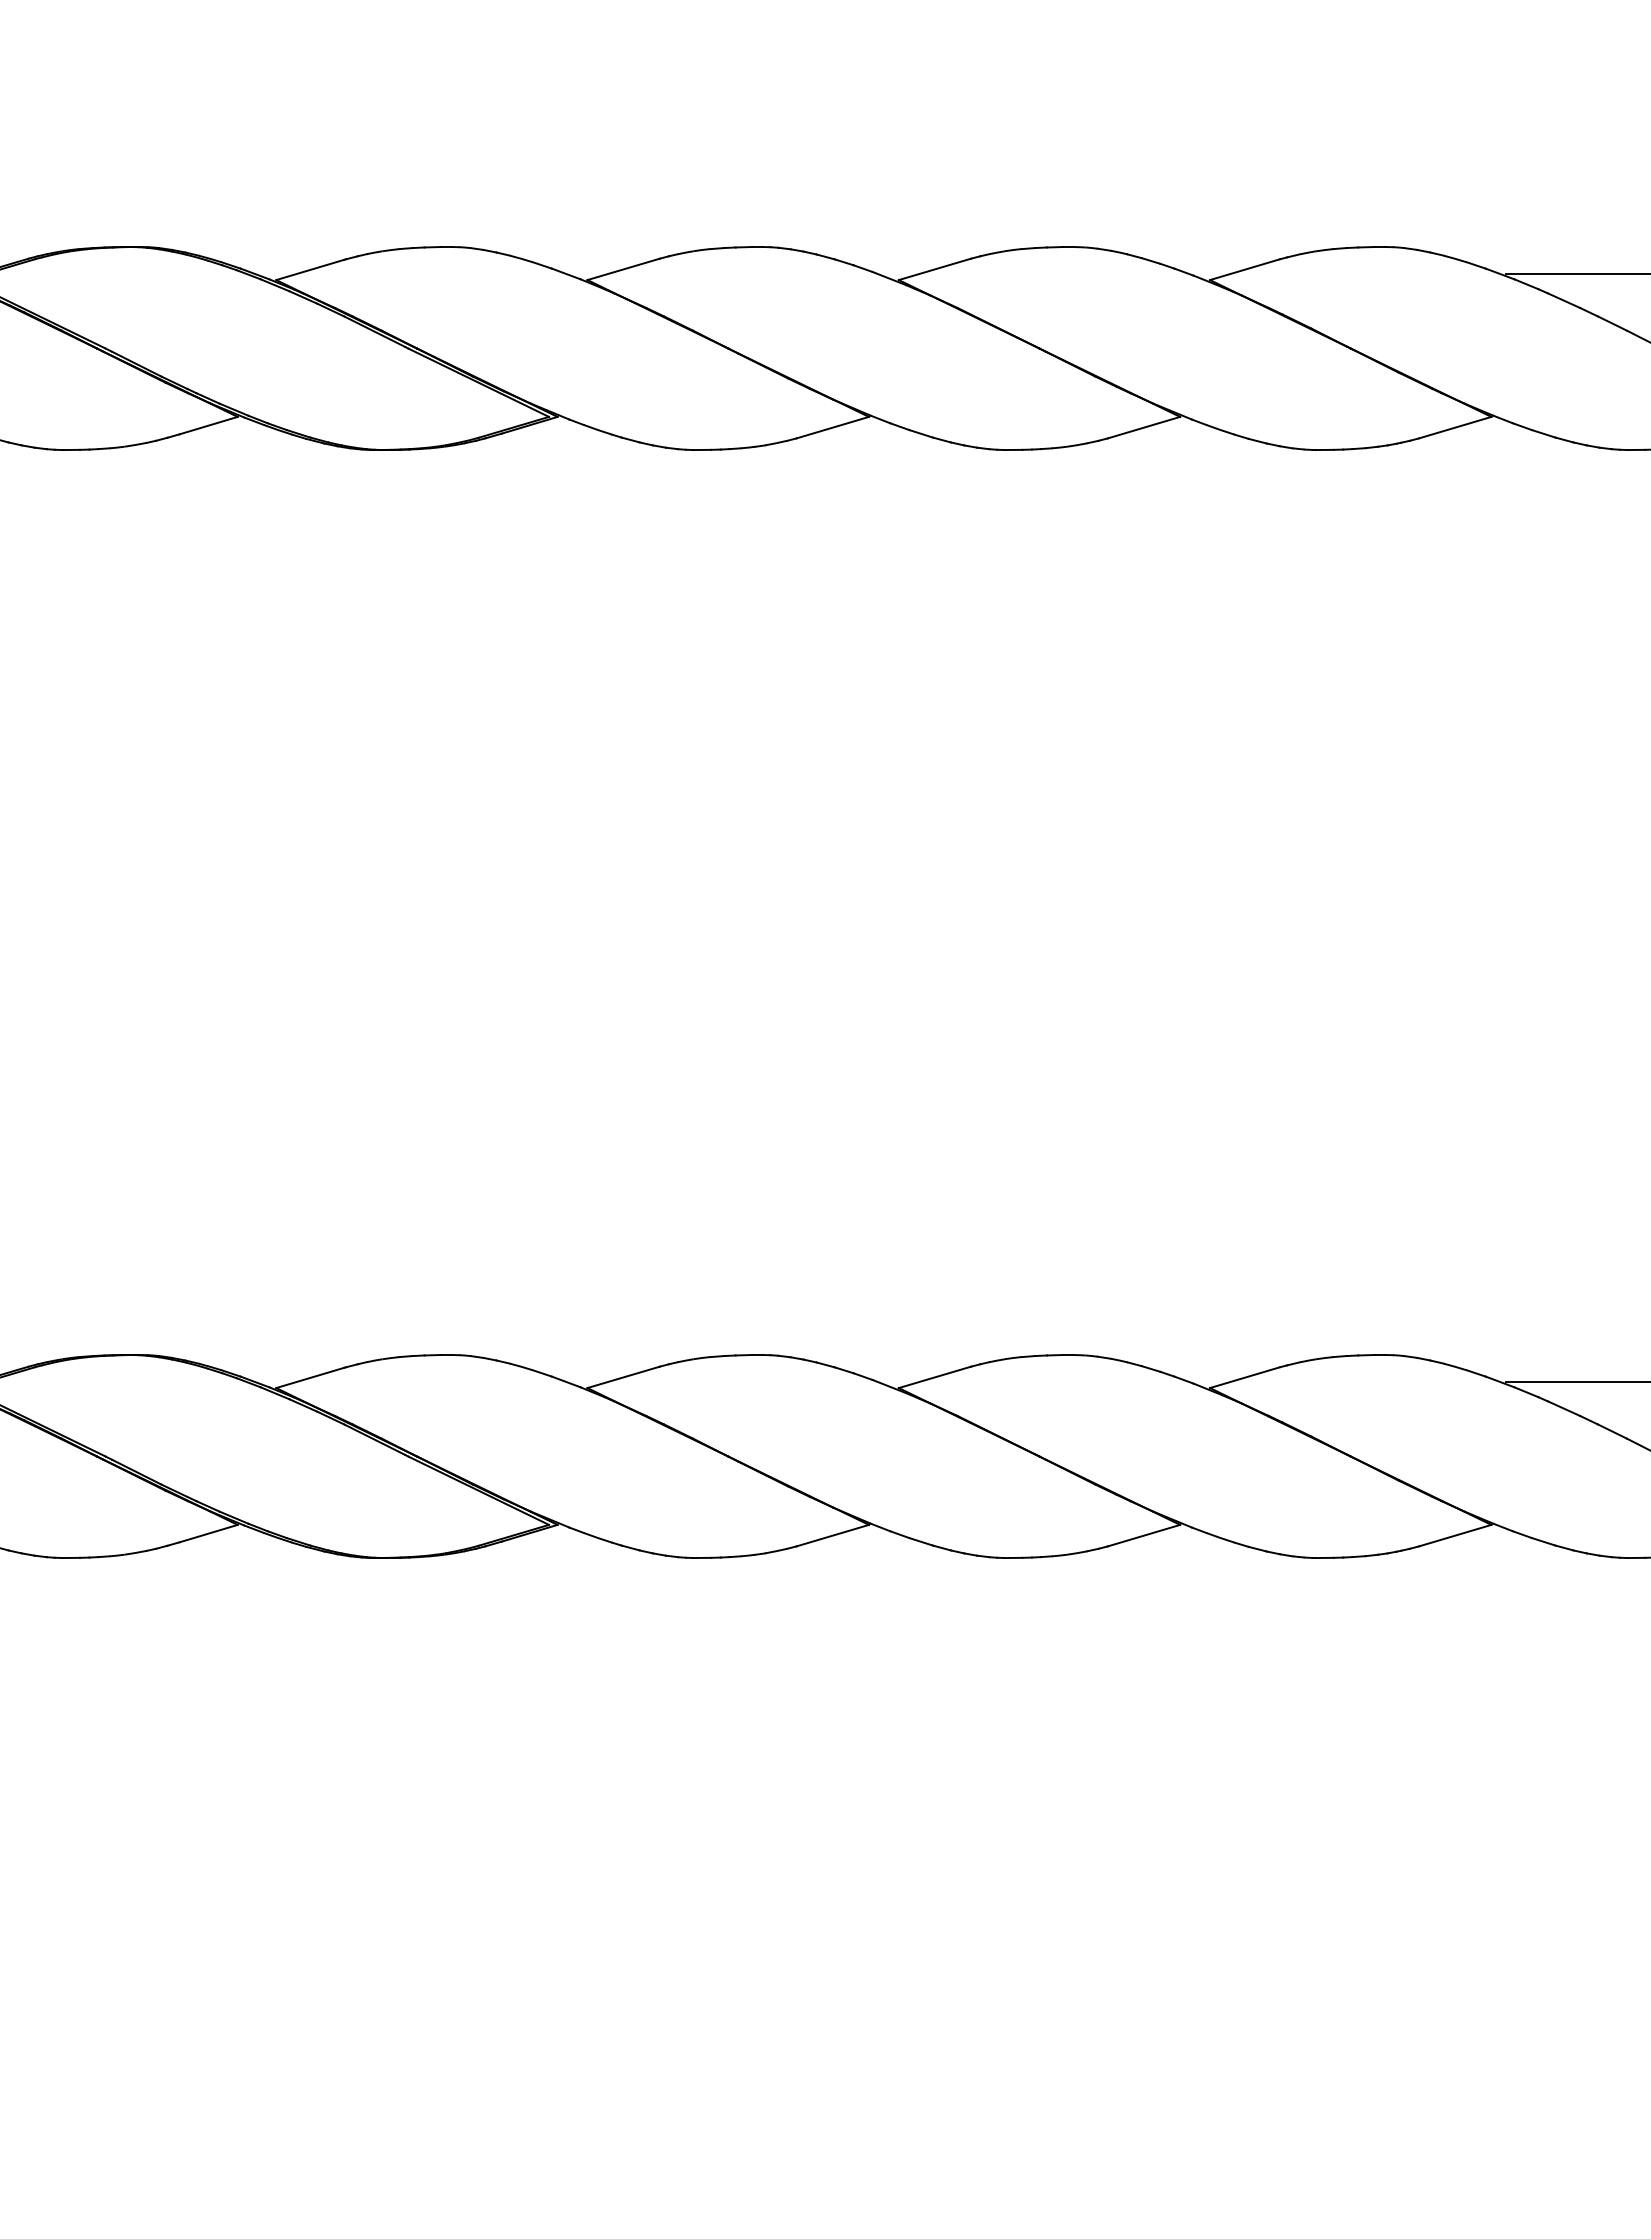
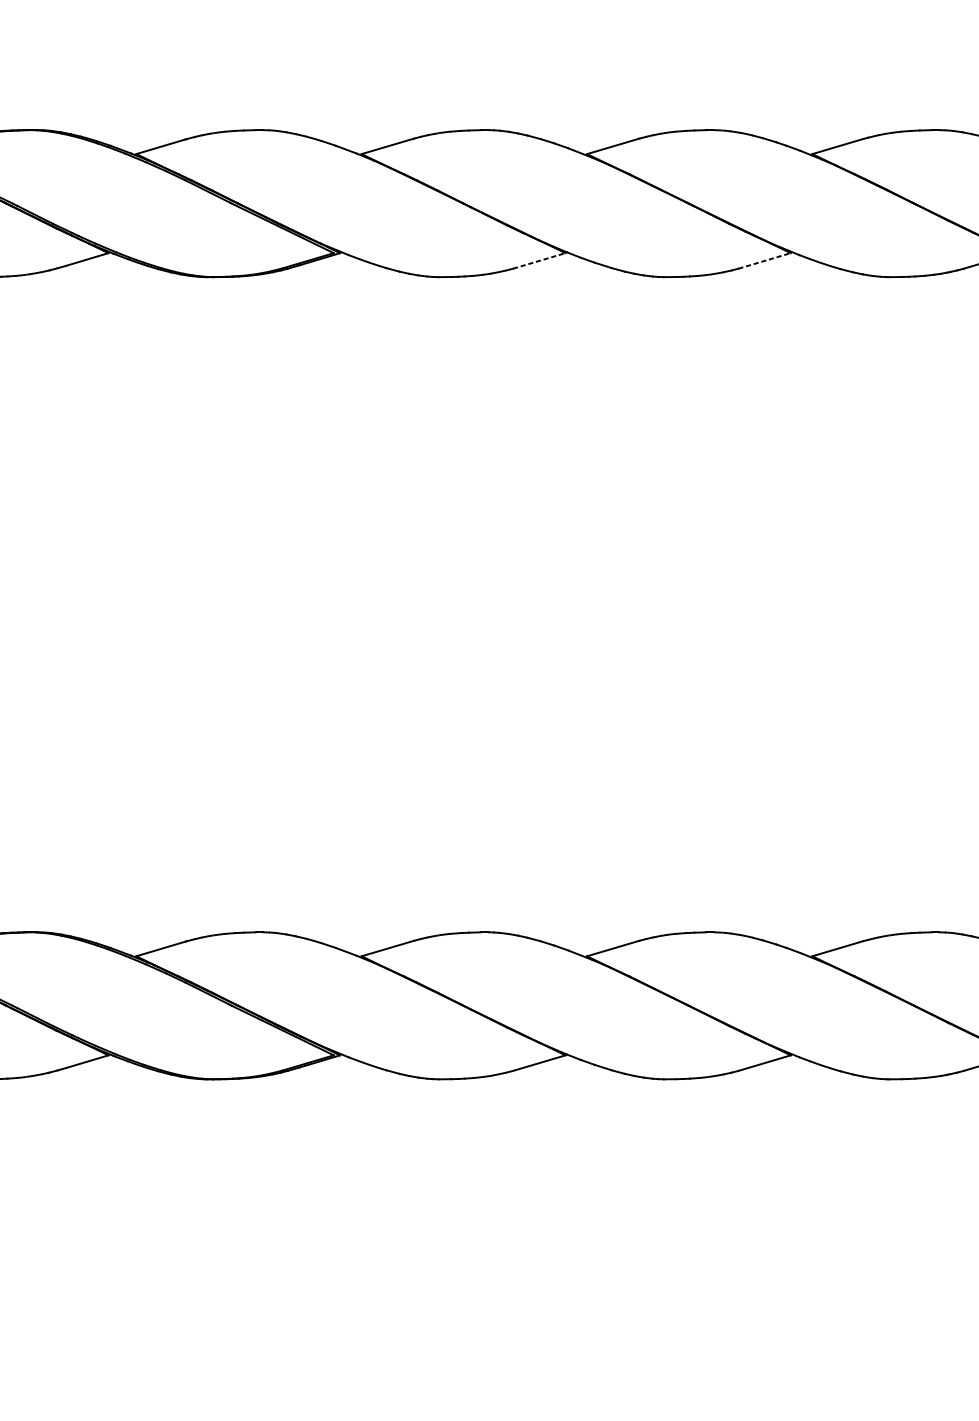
line: (832, 427) -> (539, 260), solid -> dashed
line: (1144, 427) -> (764, 260), solid -> dashed

